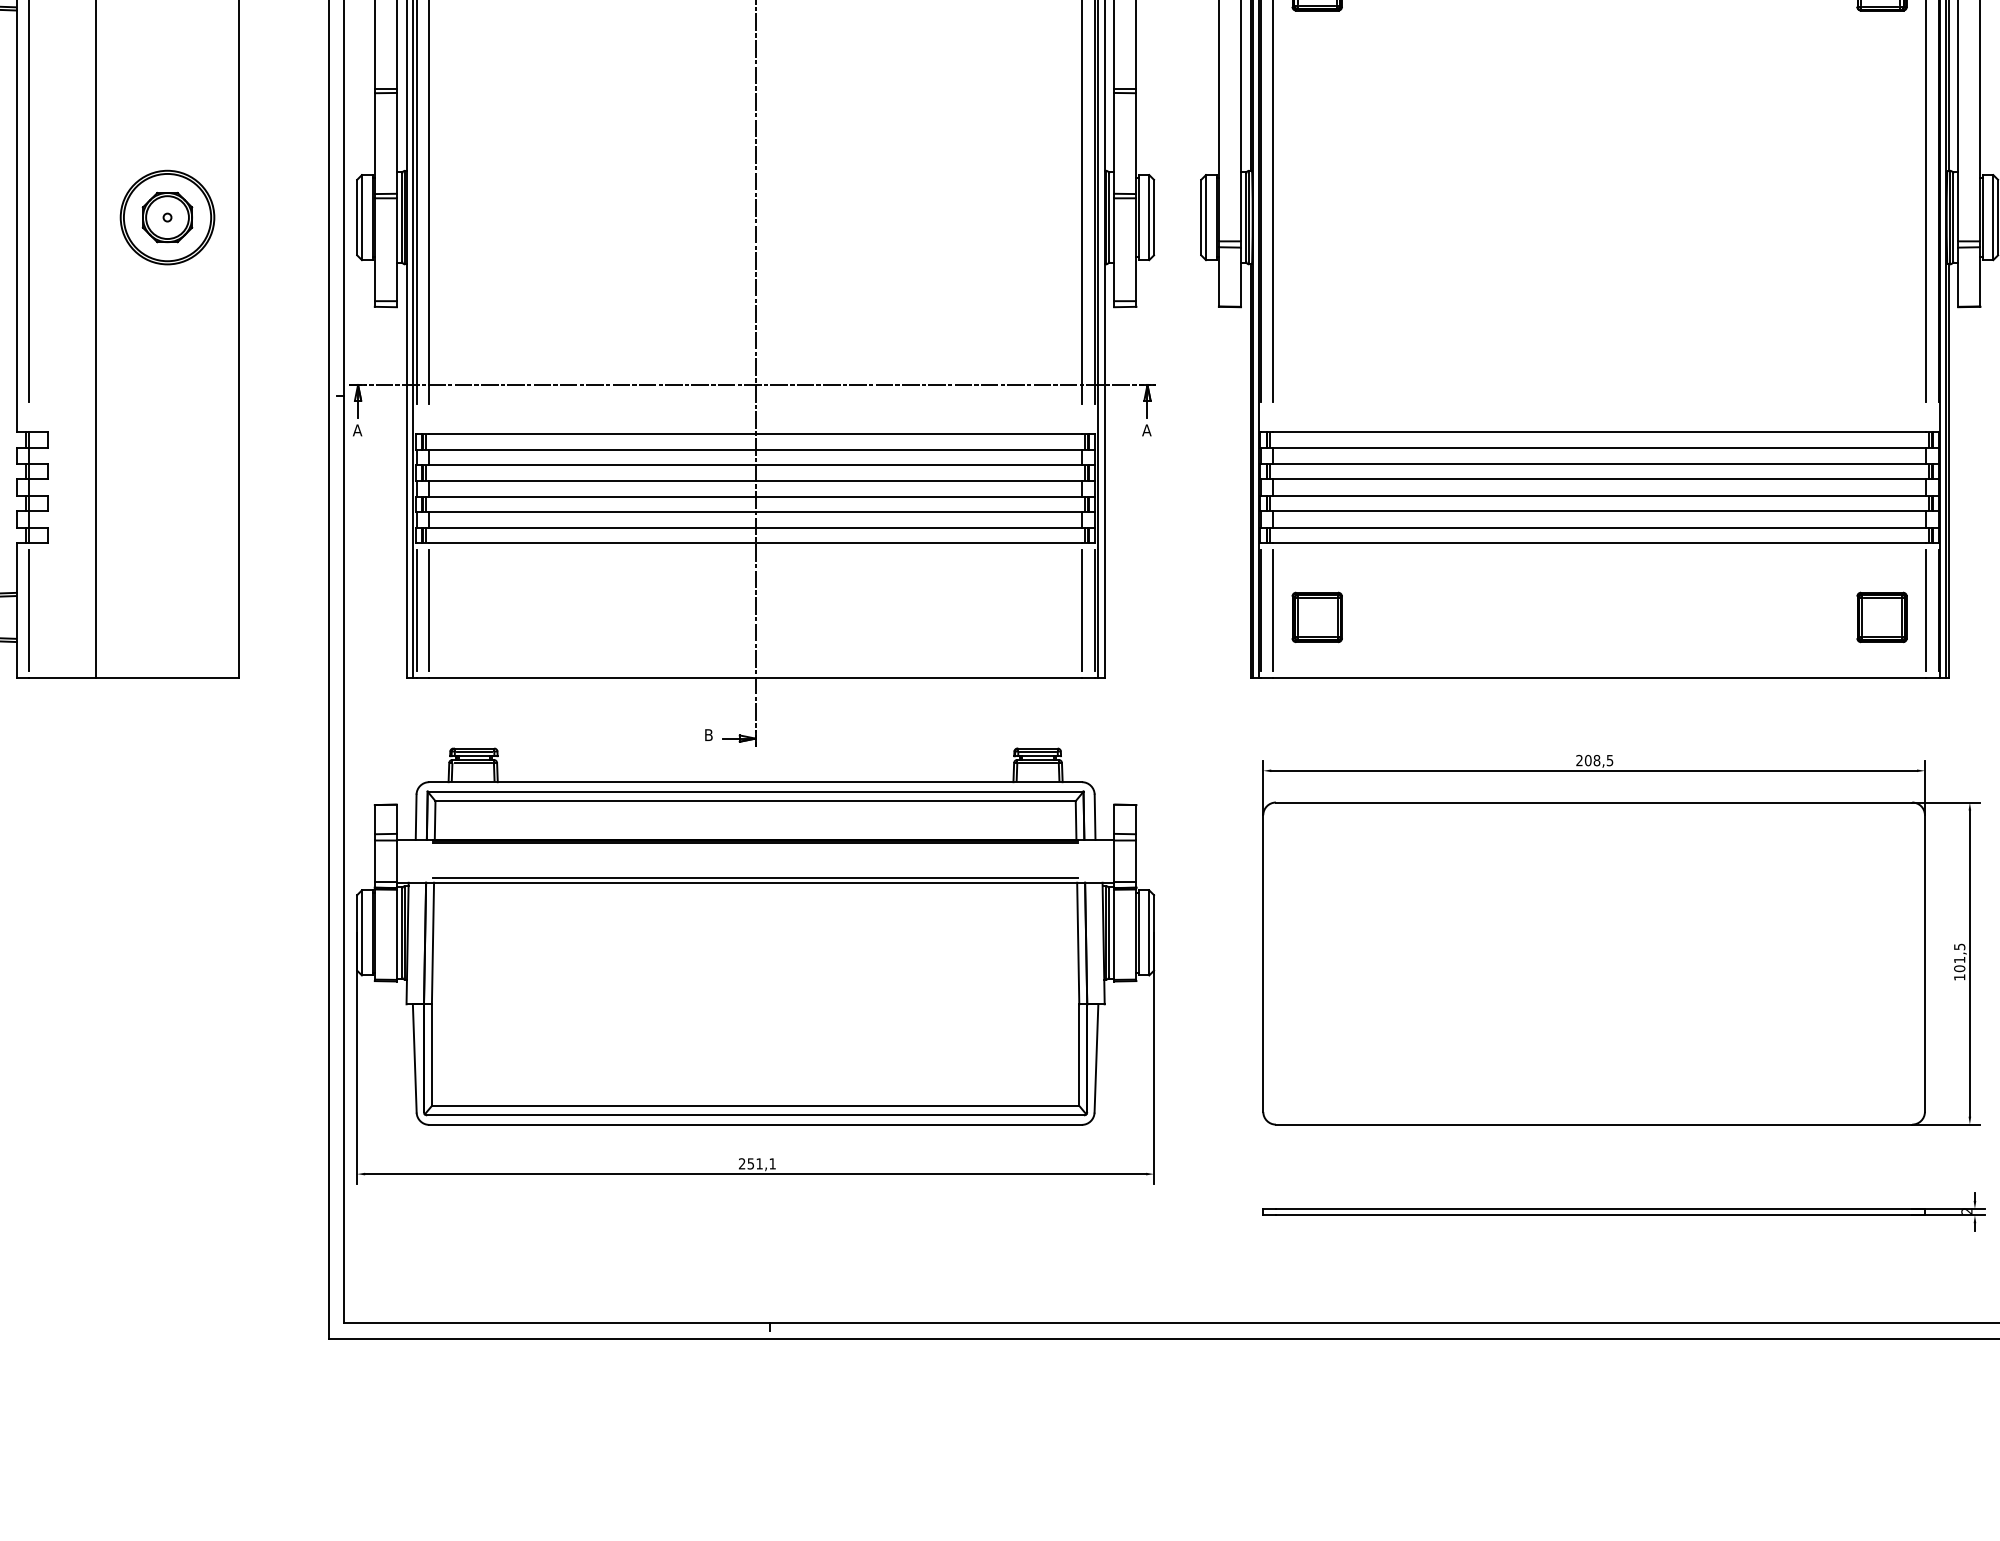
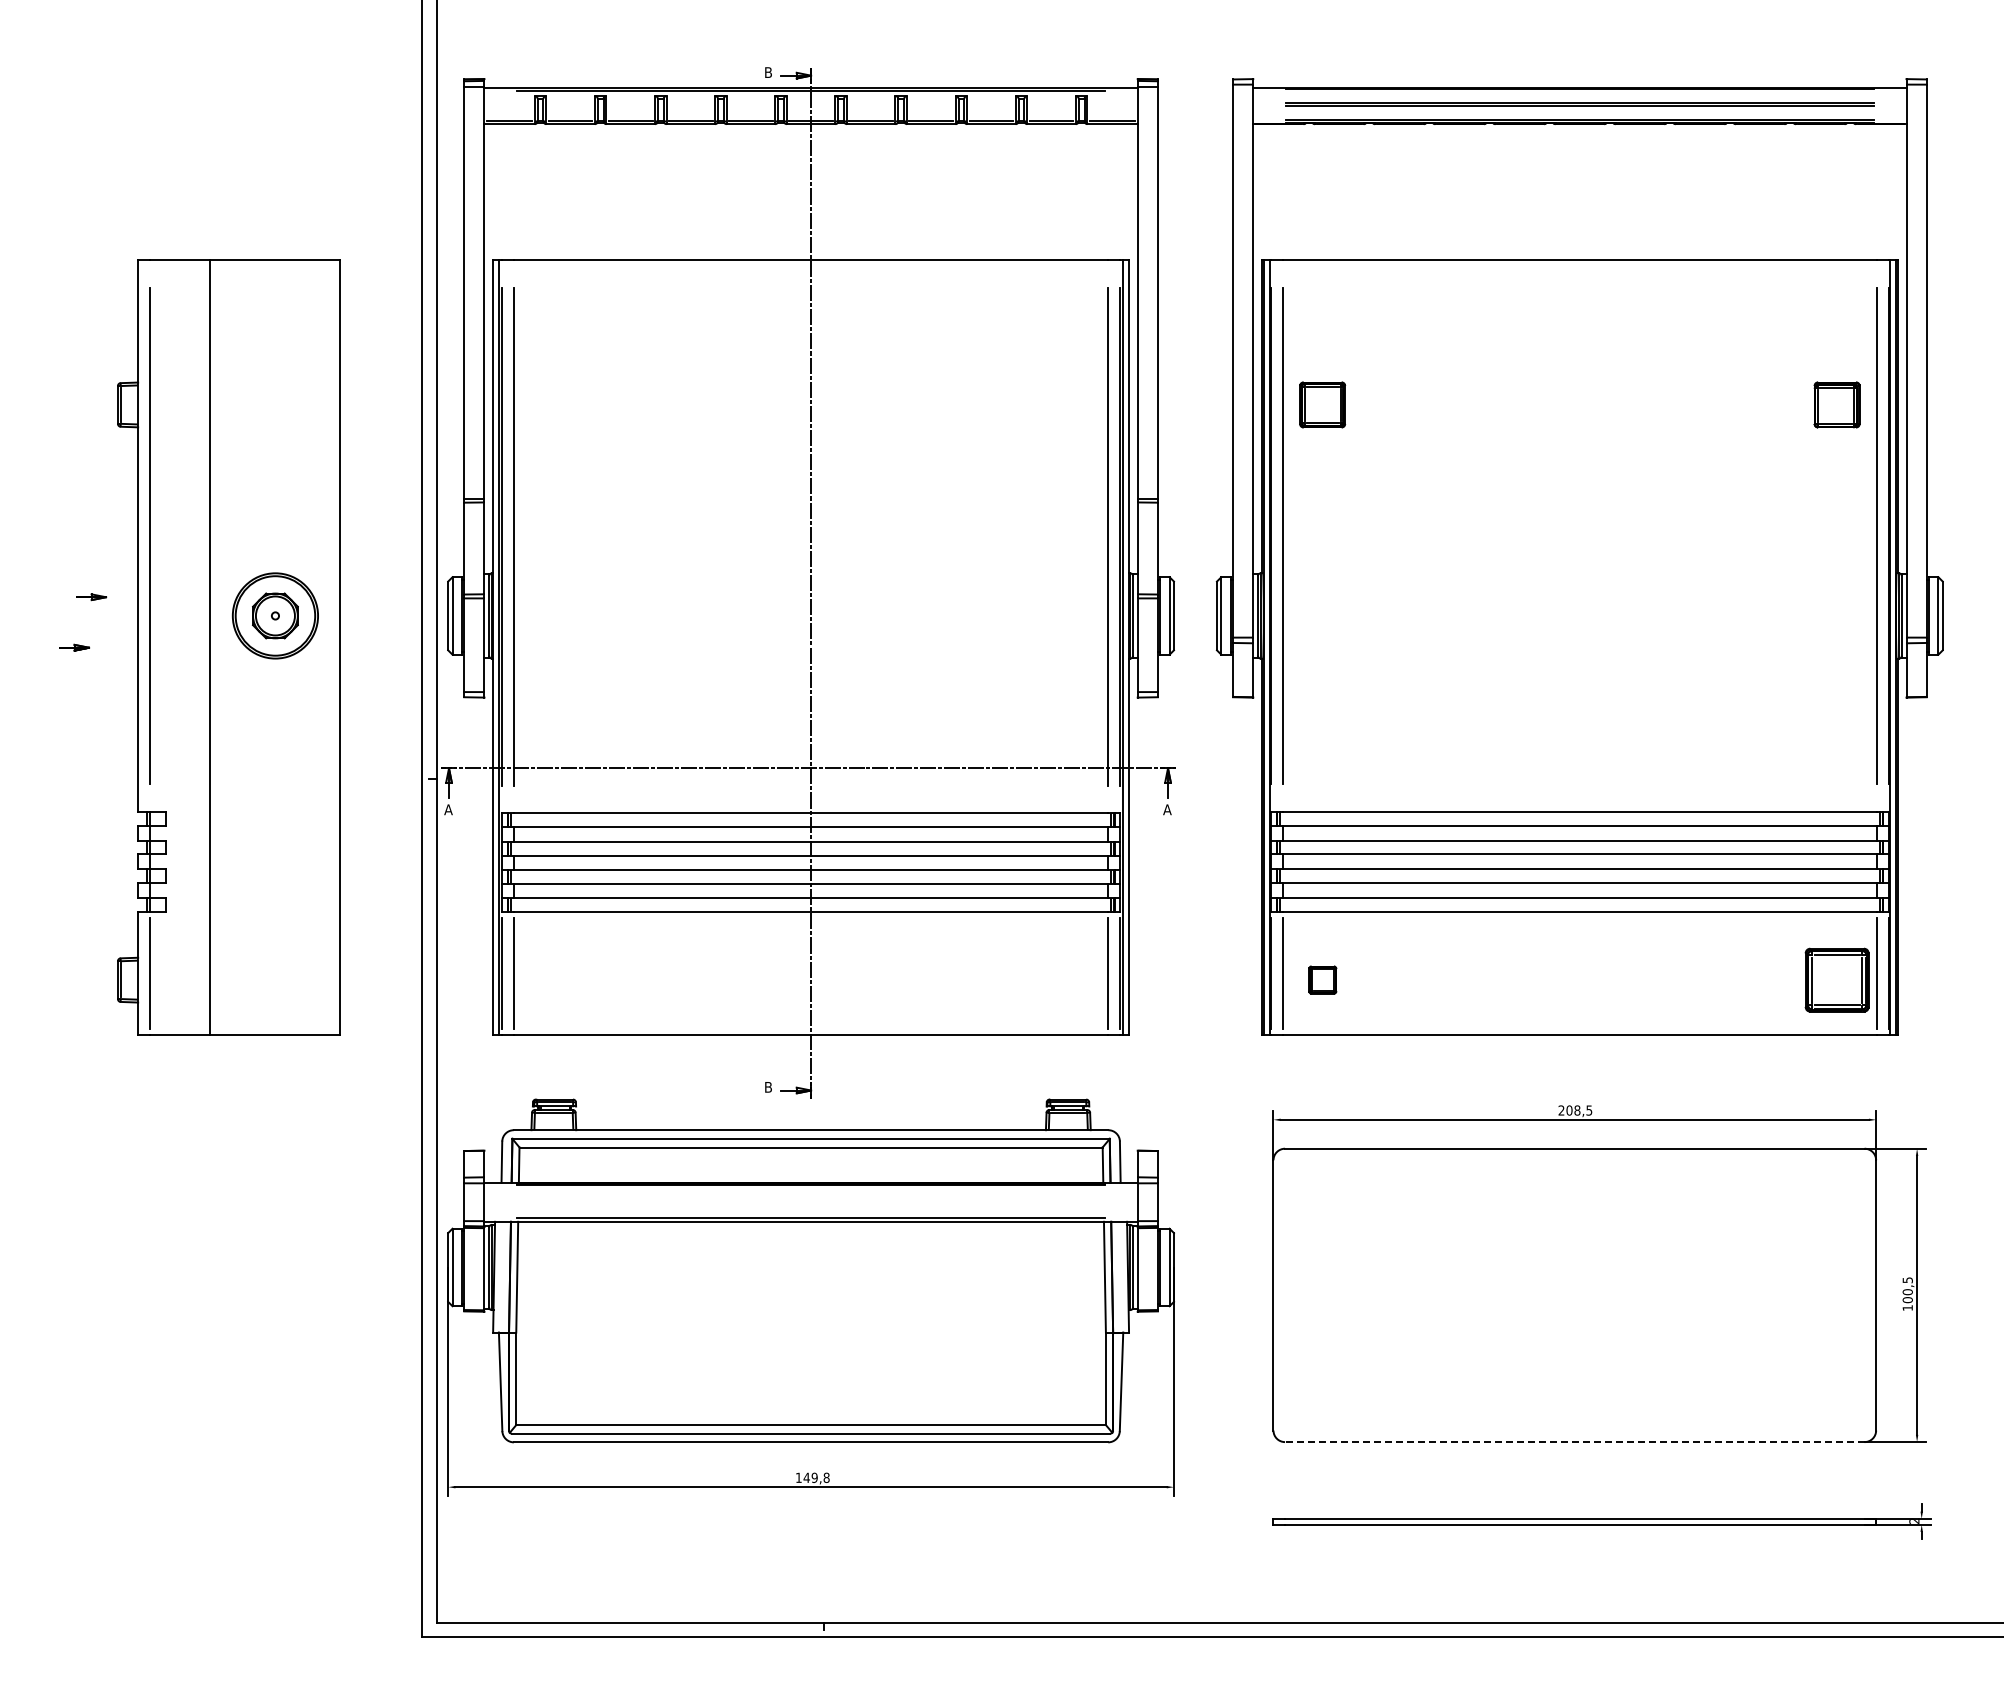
part: (1317, 616) -> (1322, 979), size x0.6
part: (1881, 616) -> (1836, 979), size x1.4
text: (1959, 960) -> (1907, 1292), 101,5 -> 100,5
line: (1593, 1125) -> (1574, 1442), solid -> dashed
text: (757, 1163) -> (812, 1477), 251,1 -> 149,8

